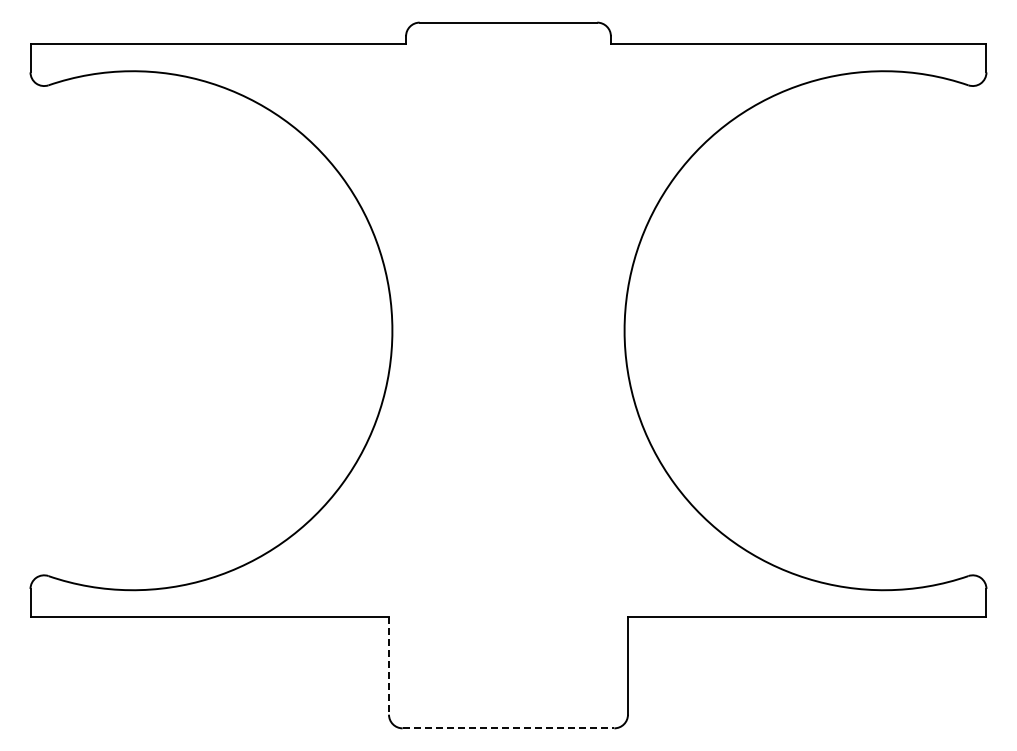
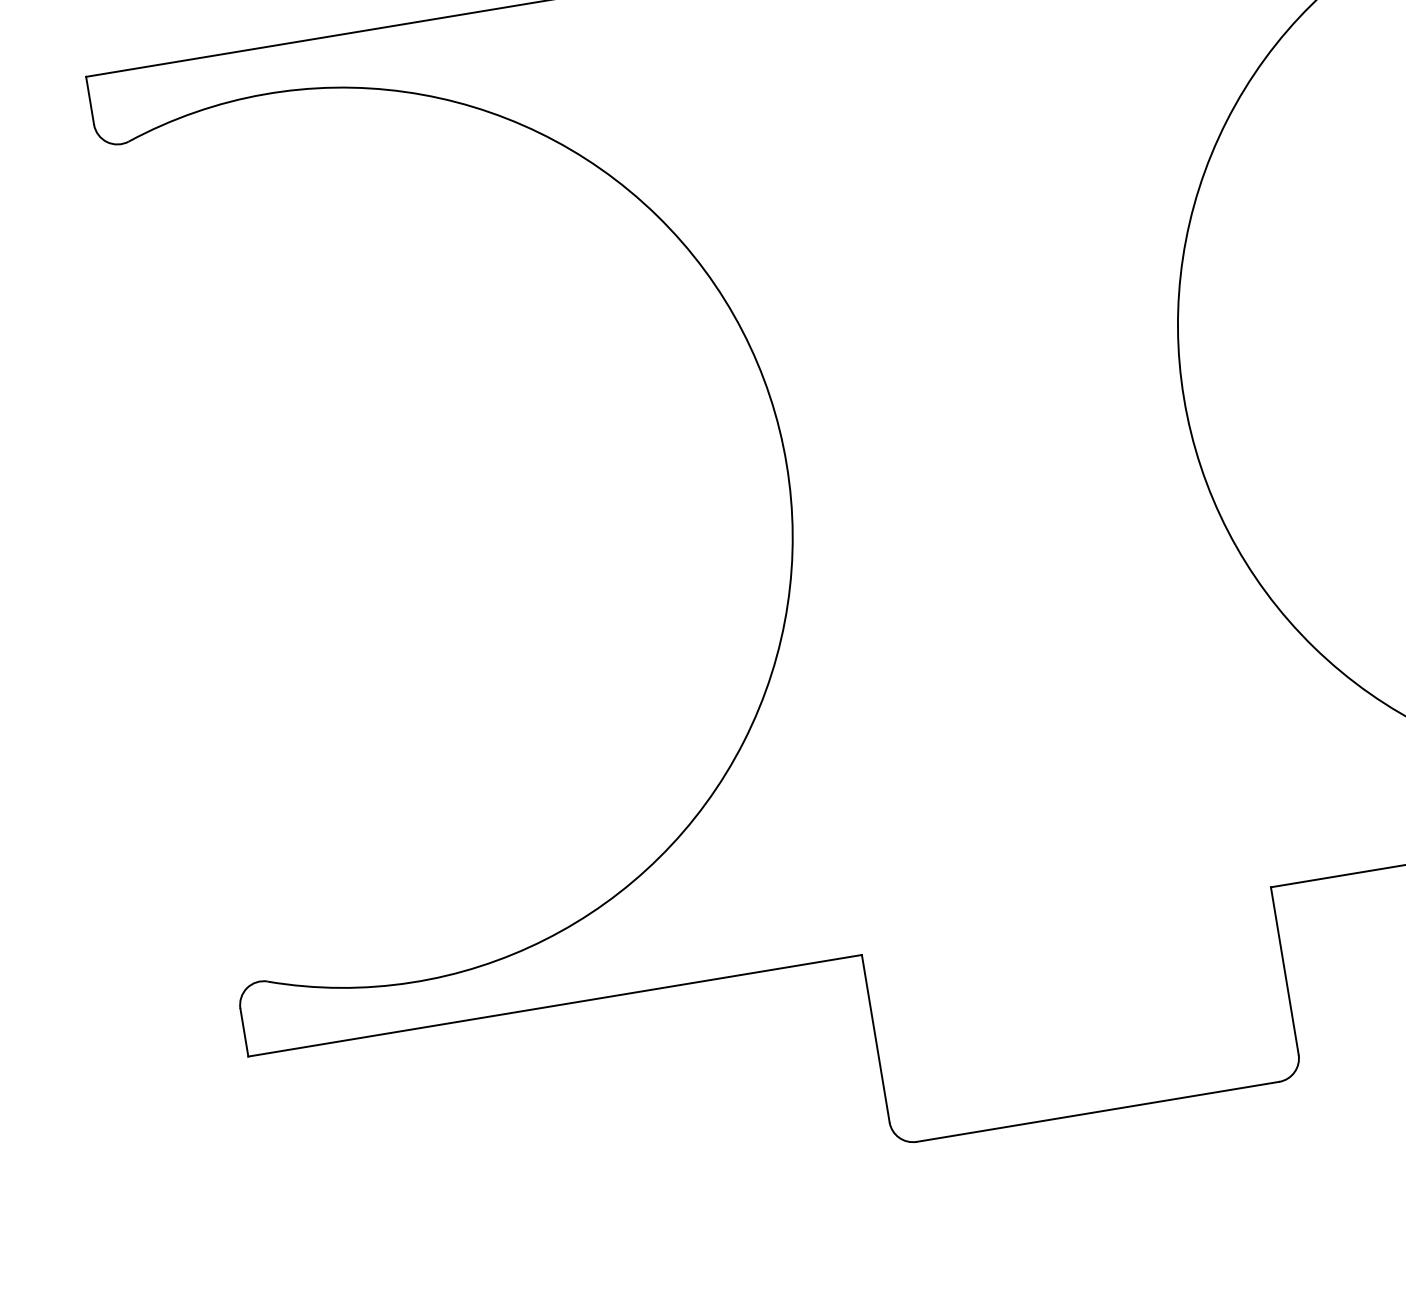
line: (389, 665) -> (876, 1038), dashed -> solid
line: (508, 728) -> (1098, 1112), dashed -> solid

